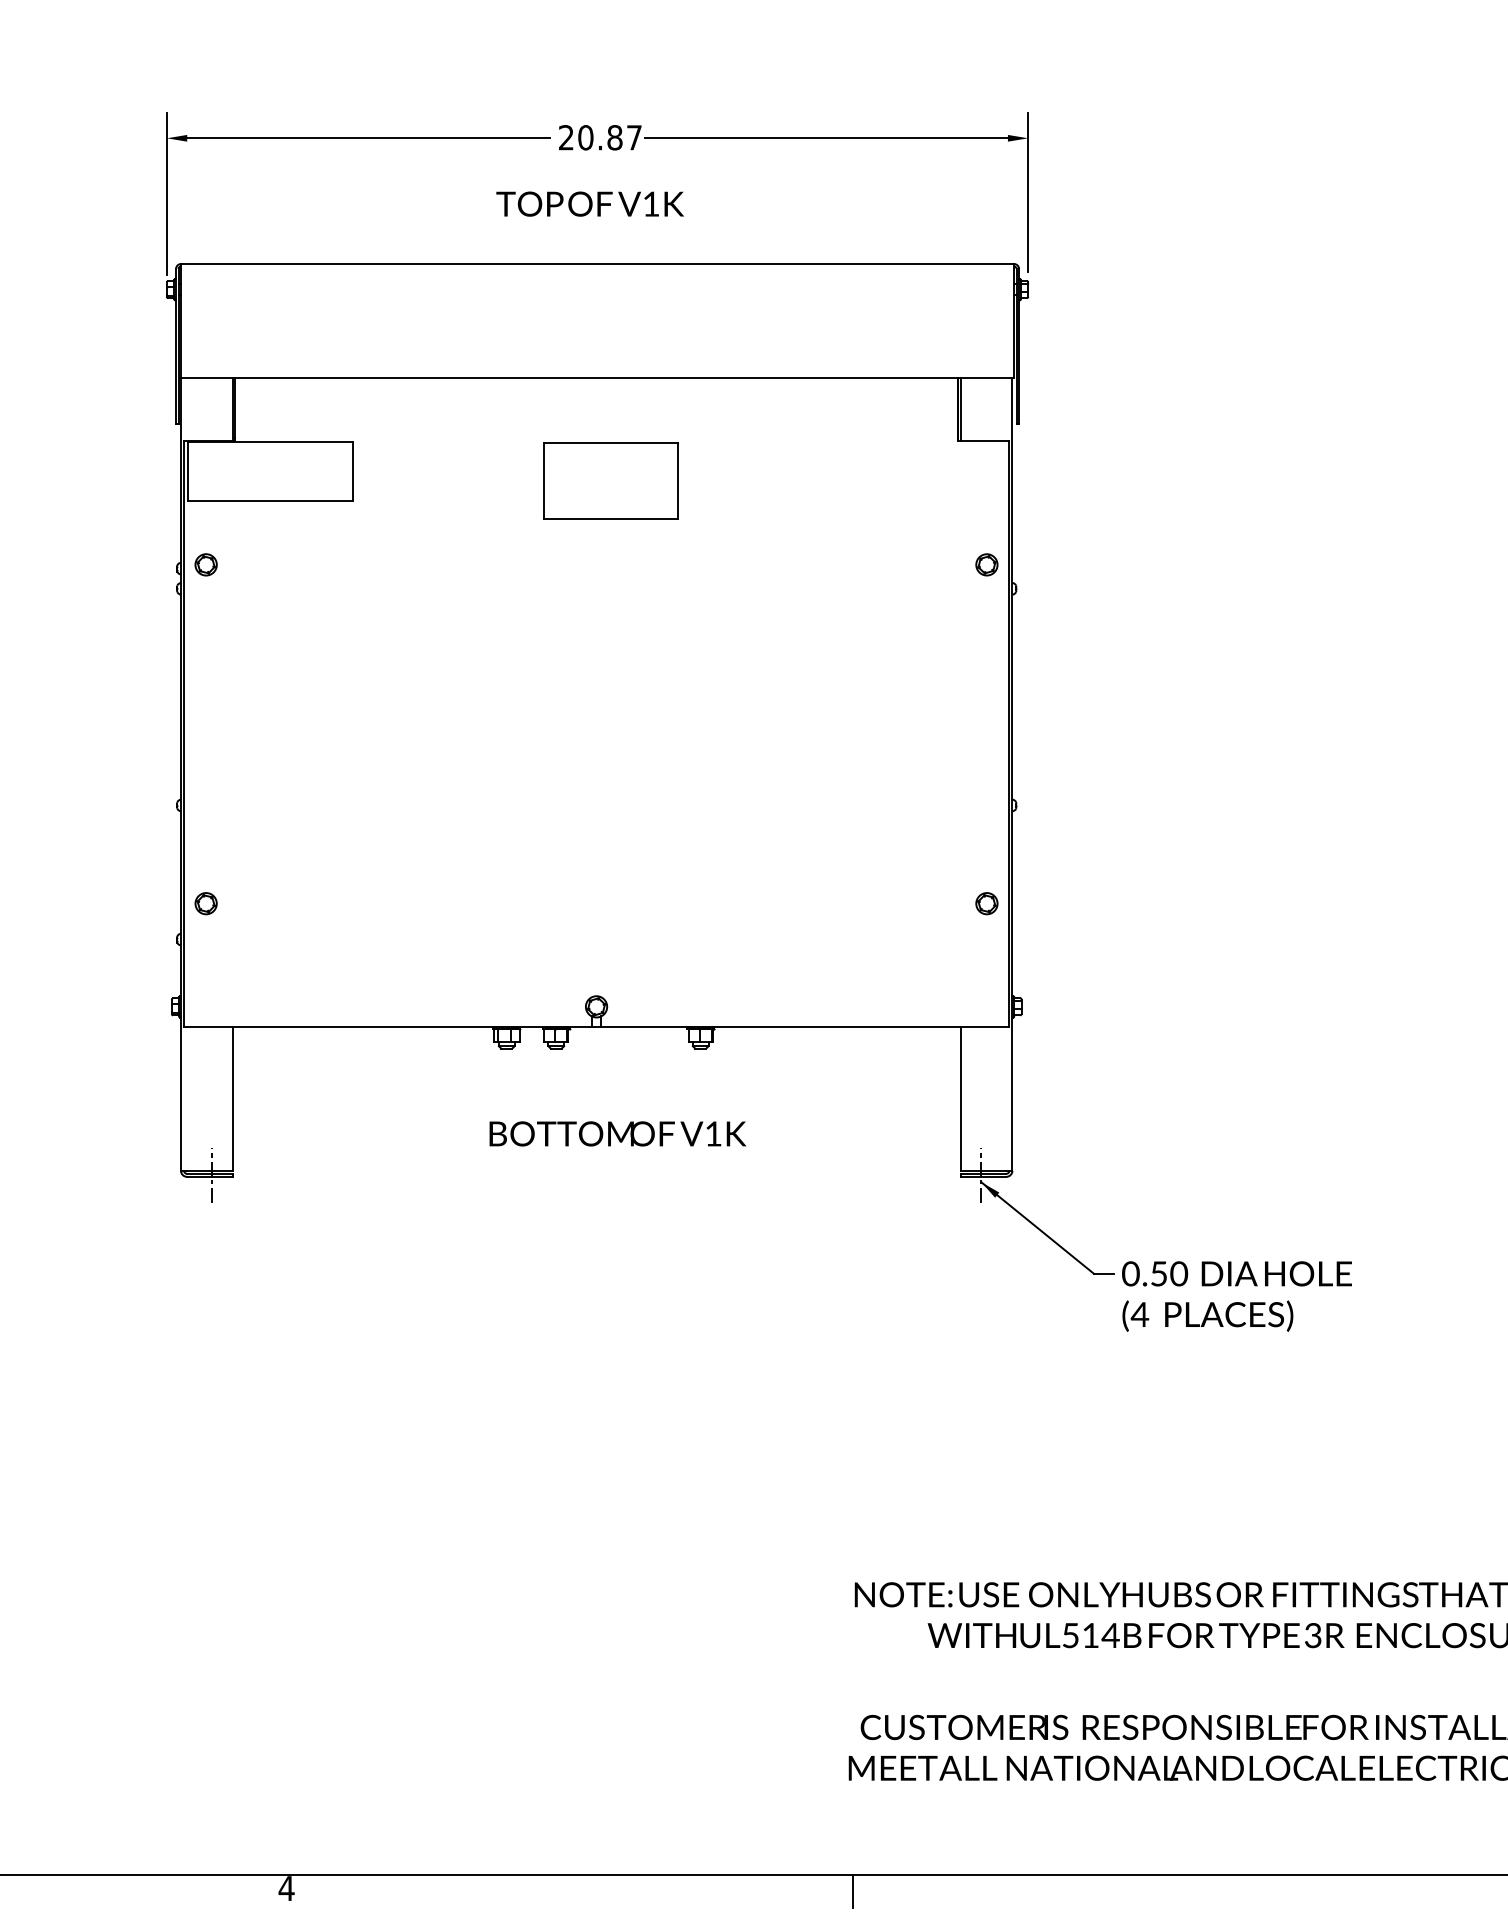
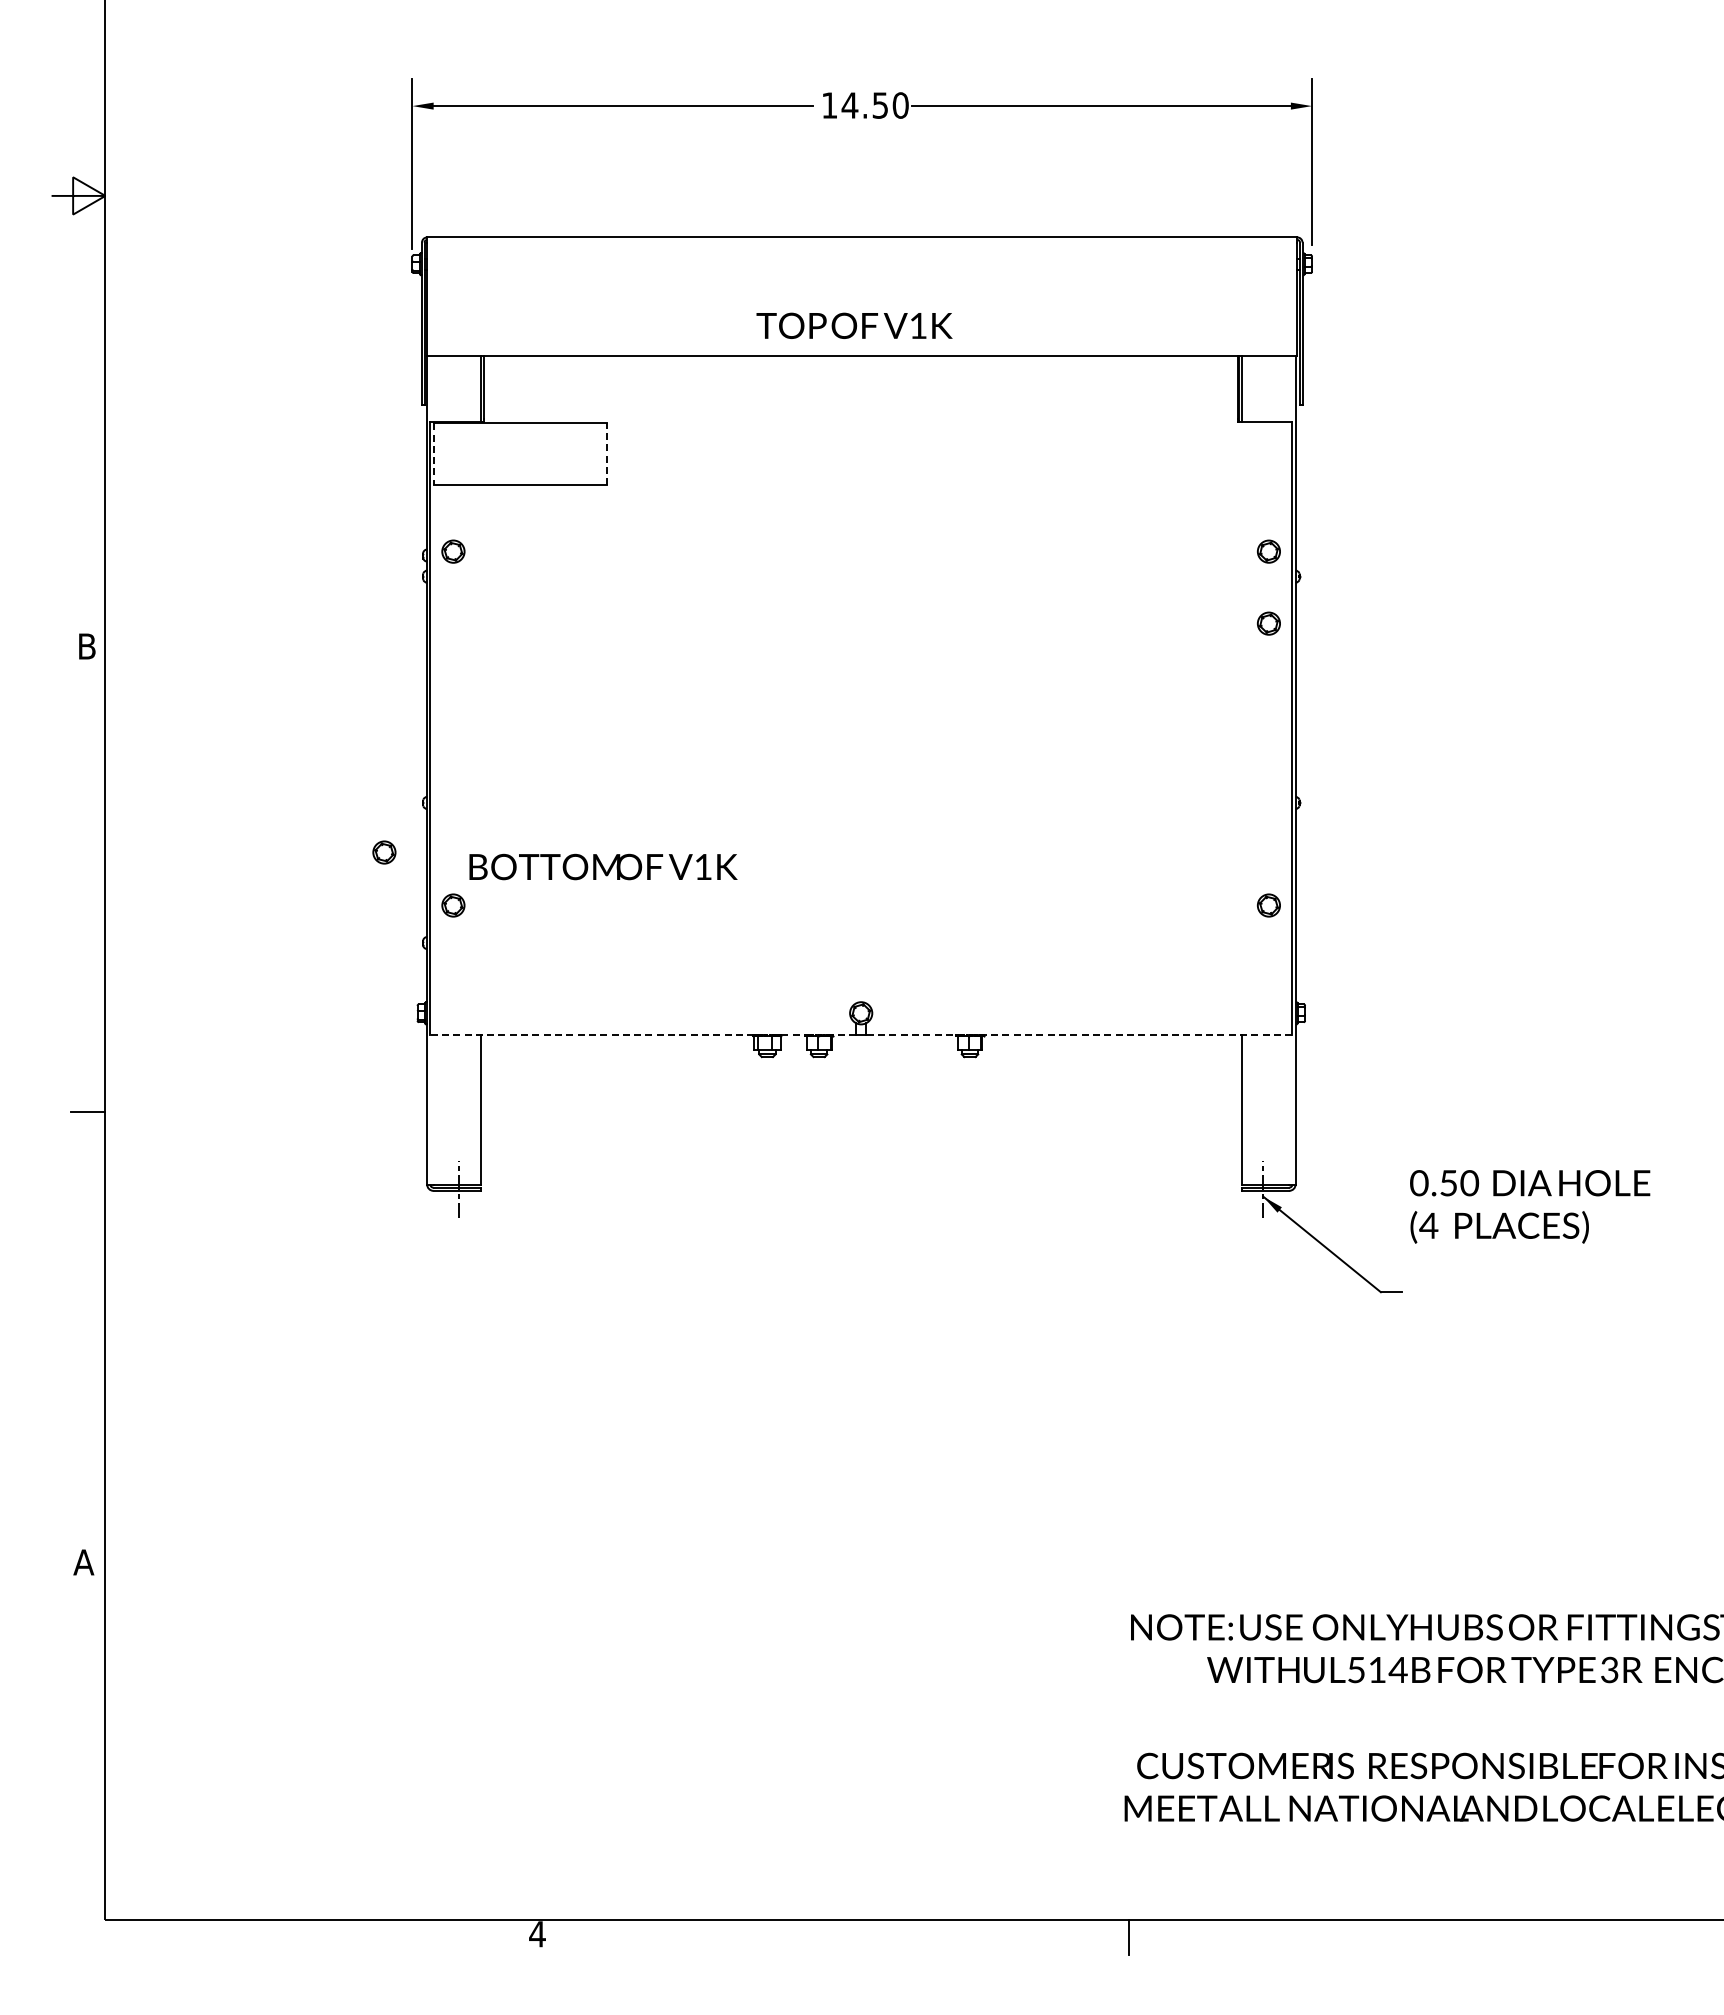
text: (600, 137) -> (865, 105), 20.87 -> 14.50
text: (590, 203) -> (854, 325), moved
line: (352, 470) -> (606, 453), solid -> dashed
line: (188, 471) -> (434, 454), solid -> dashed
part: (610, 481) -> (875, 464), removed
part: (986, 633) -> (1268, 623), added
part: (140, 852) -> (384, 852), added
line: (388, 1027) -> (643, 1034), solid -> dashed
line: (805, 1027) -> (1079, 1034), solid -> dashed
text: (617, 1133) -> (603, 866), moved
text: (1237, 1296) -> (1530, 1206), moved

